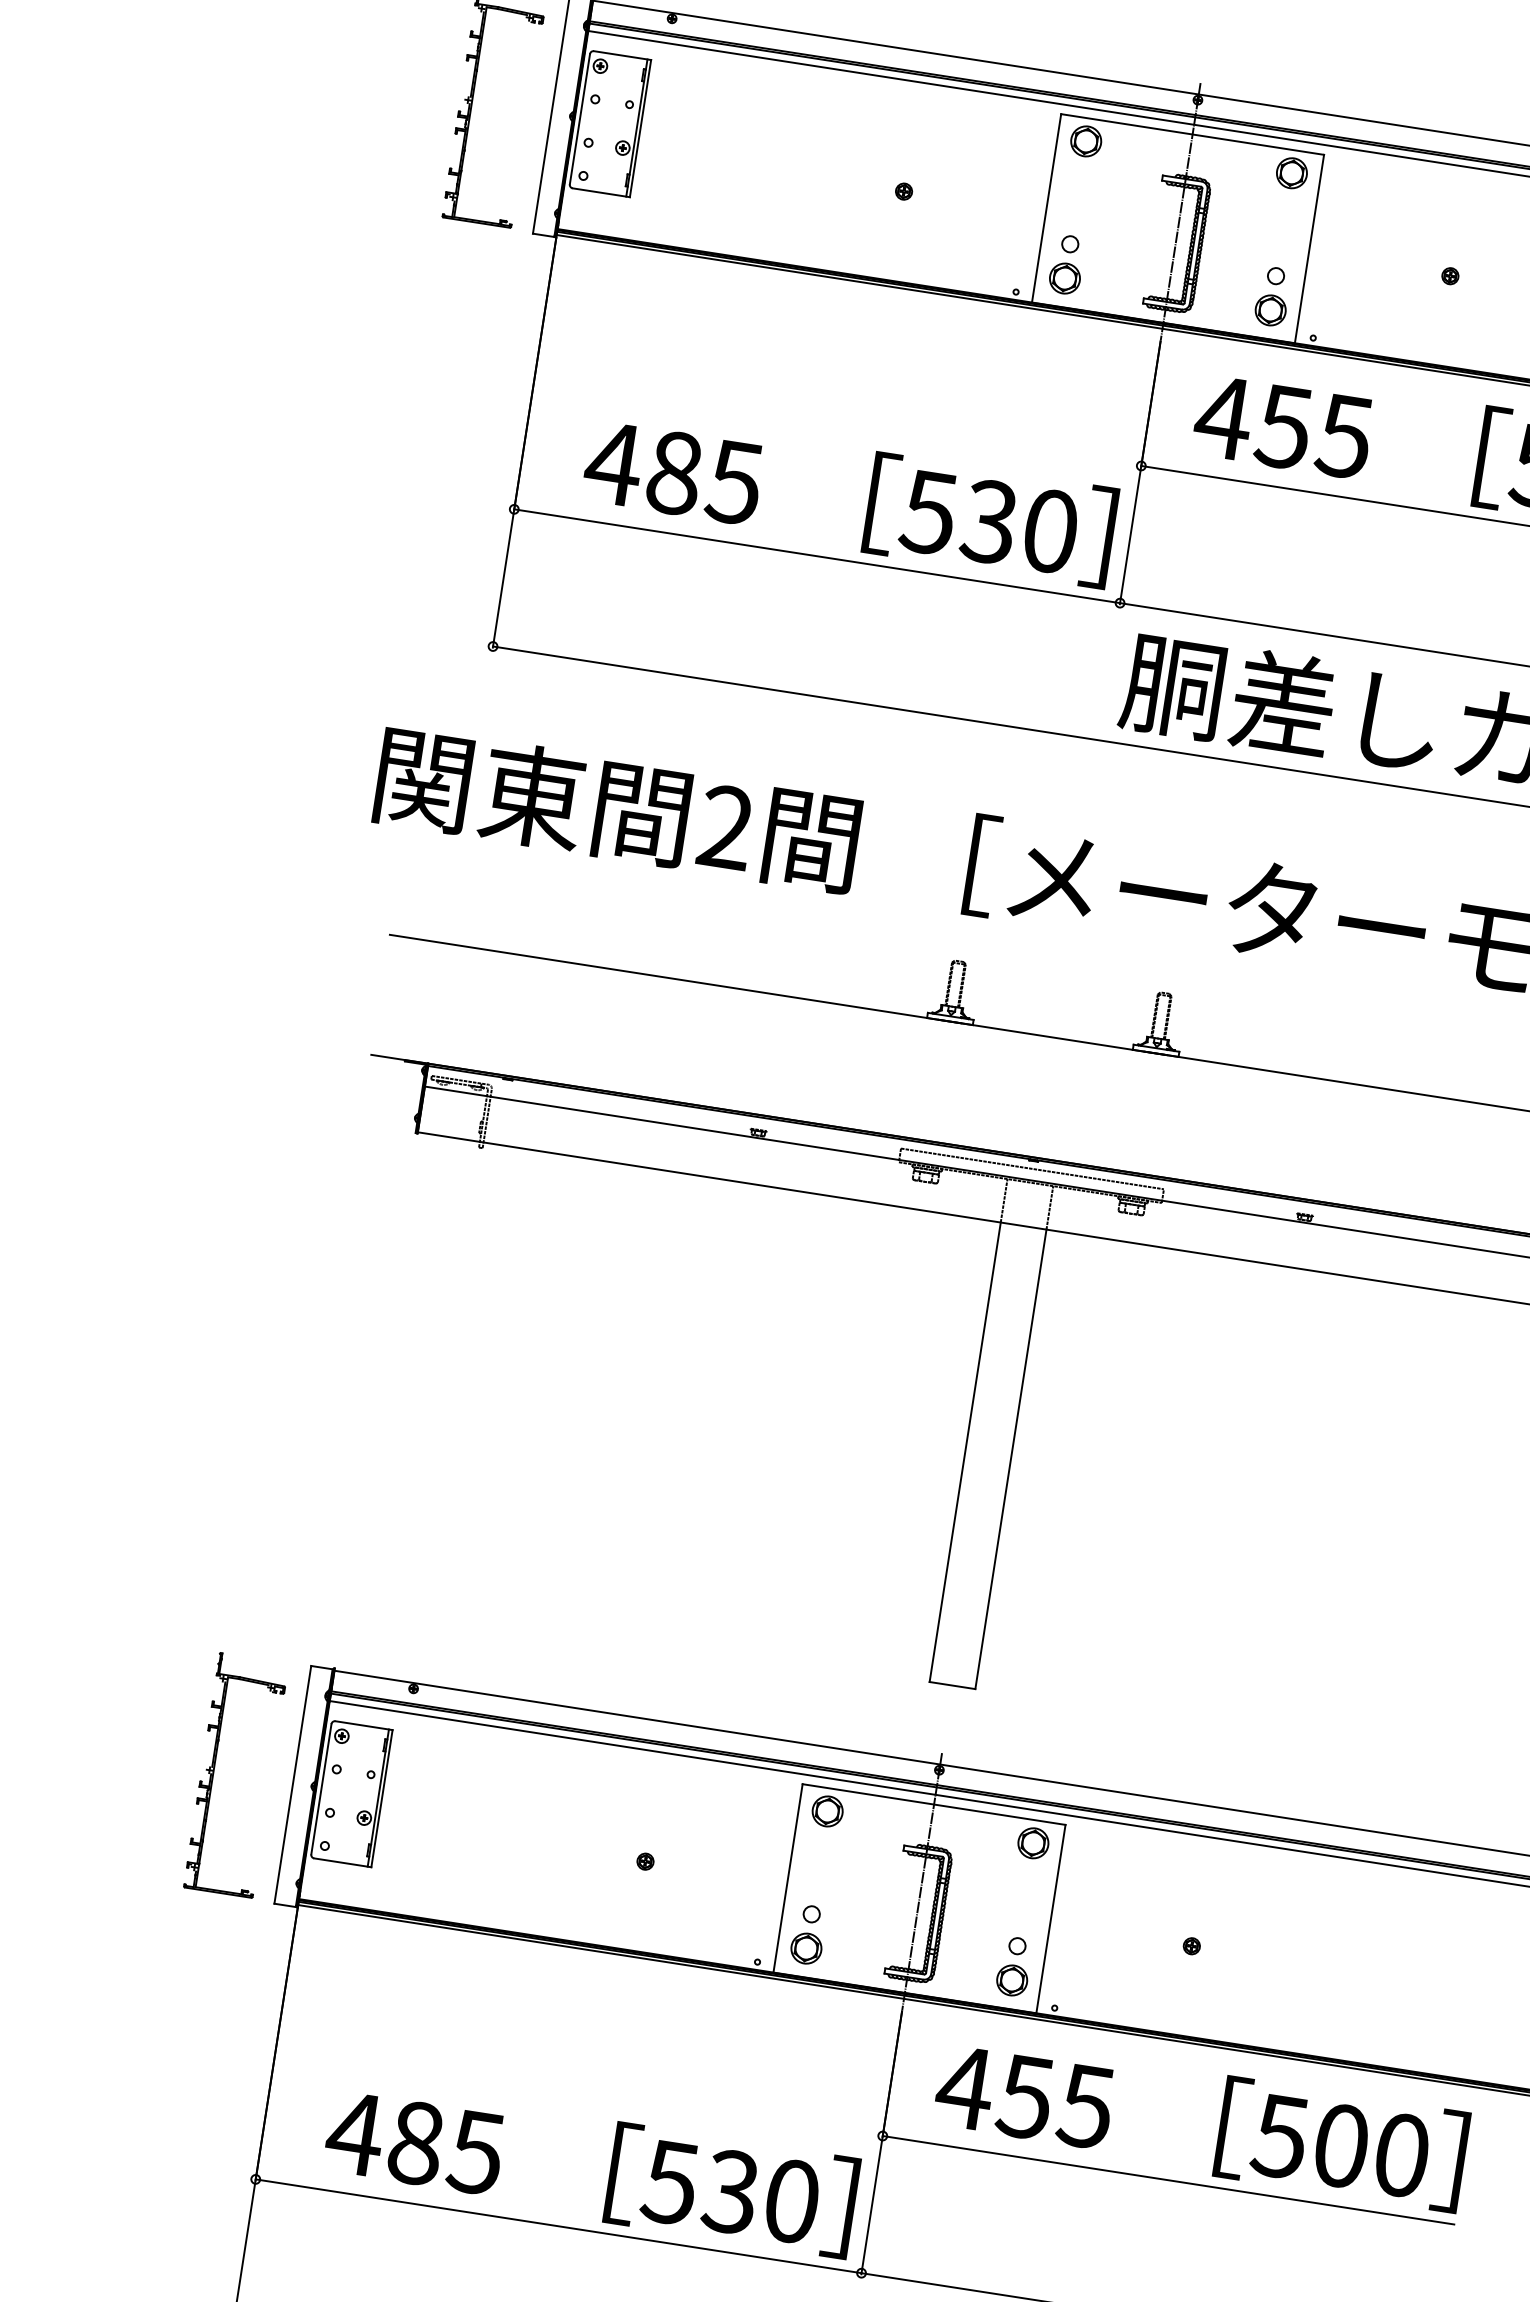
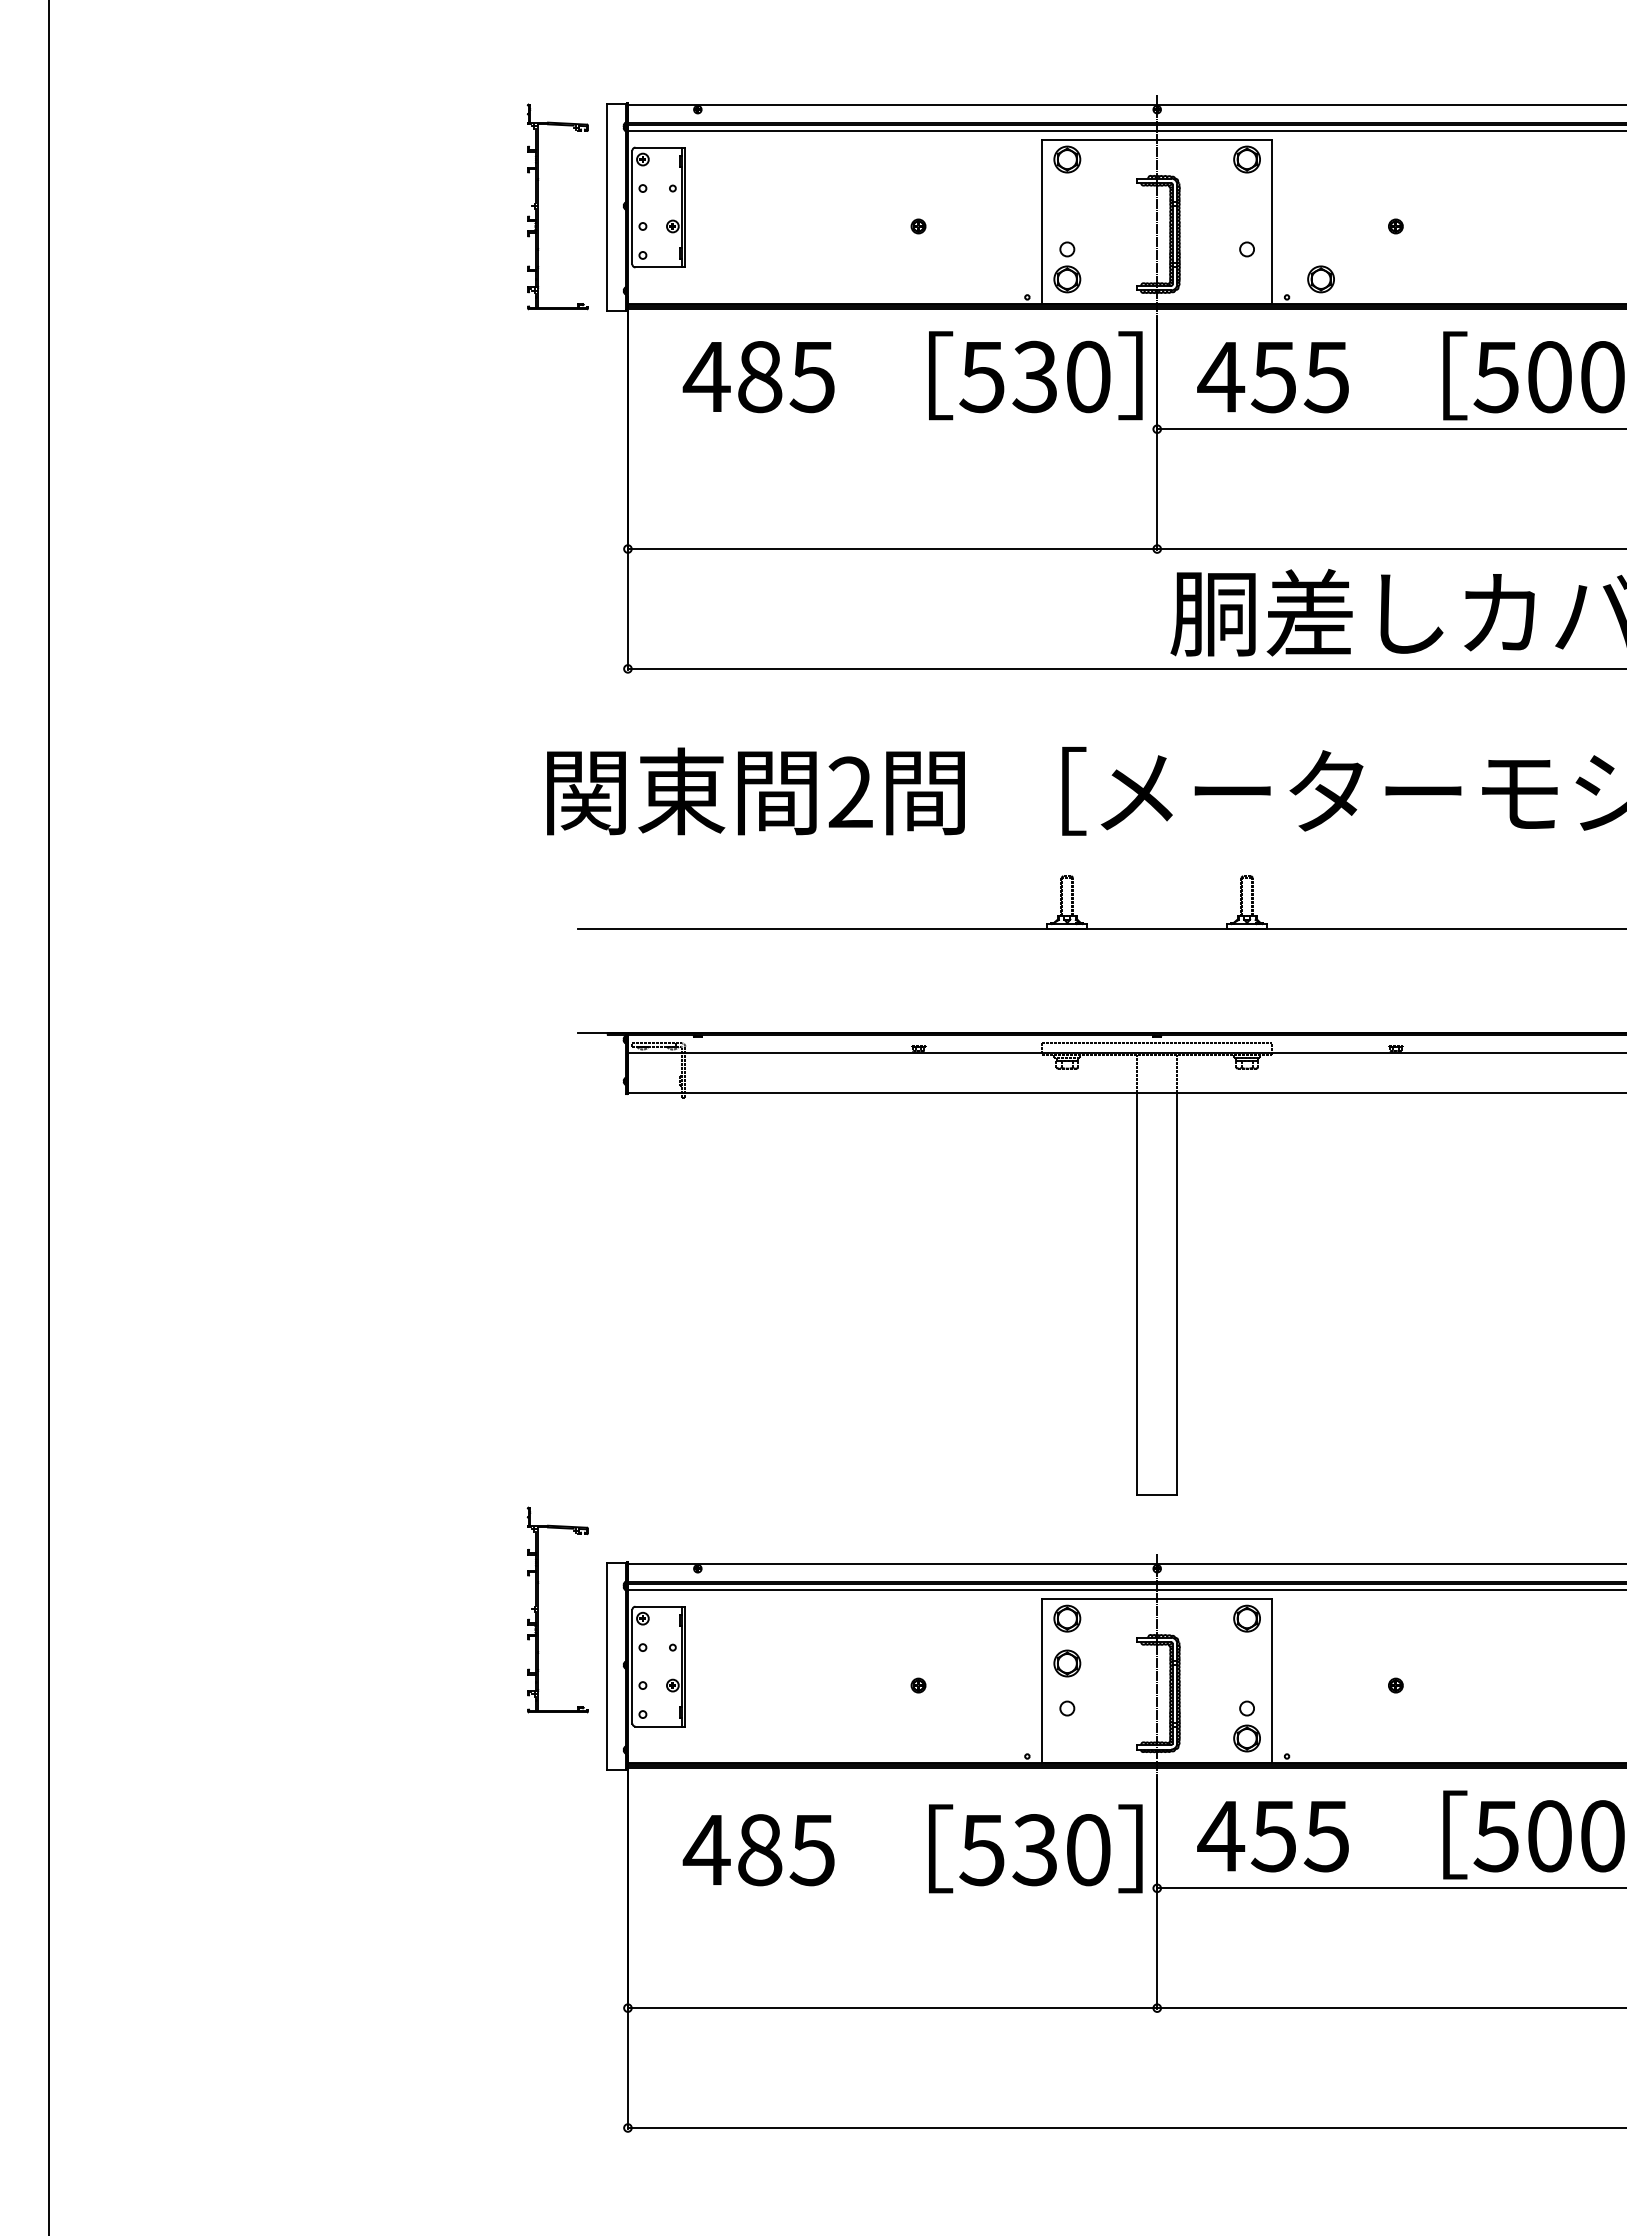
part: (1270, 310) -> (1320, 279), moved
text: (849, 498) -> (912, 375), moved
part: (214, 1771) -> (538, 1609), moved
part: (806, 1948) -> (1067, 1663), moved
text: (590, 2168) -> (912, 1848), moved

